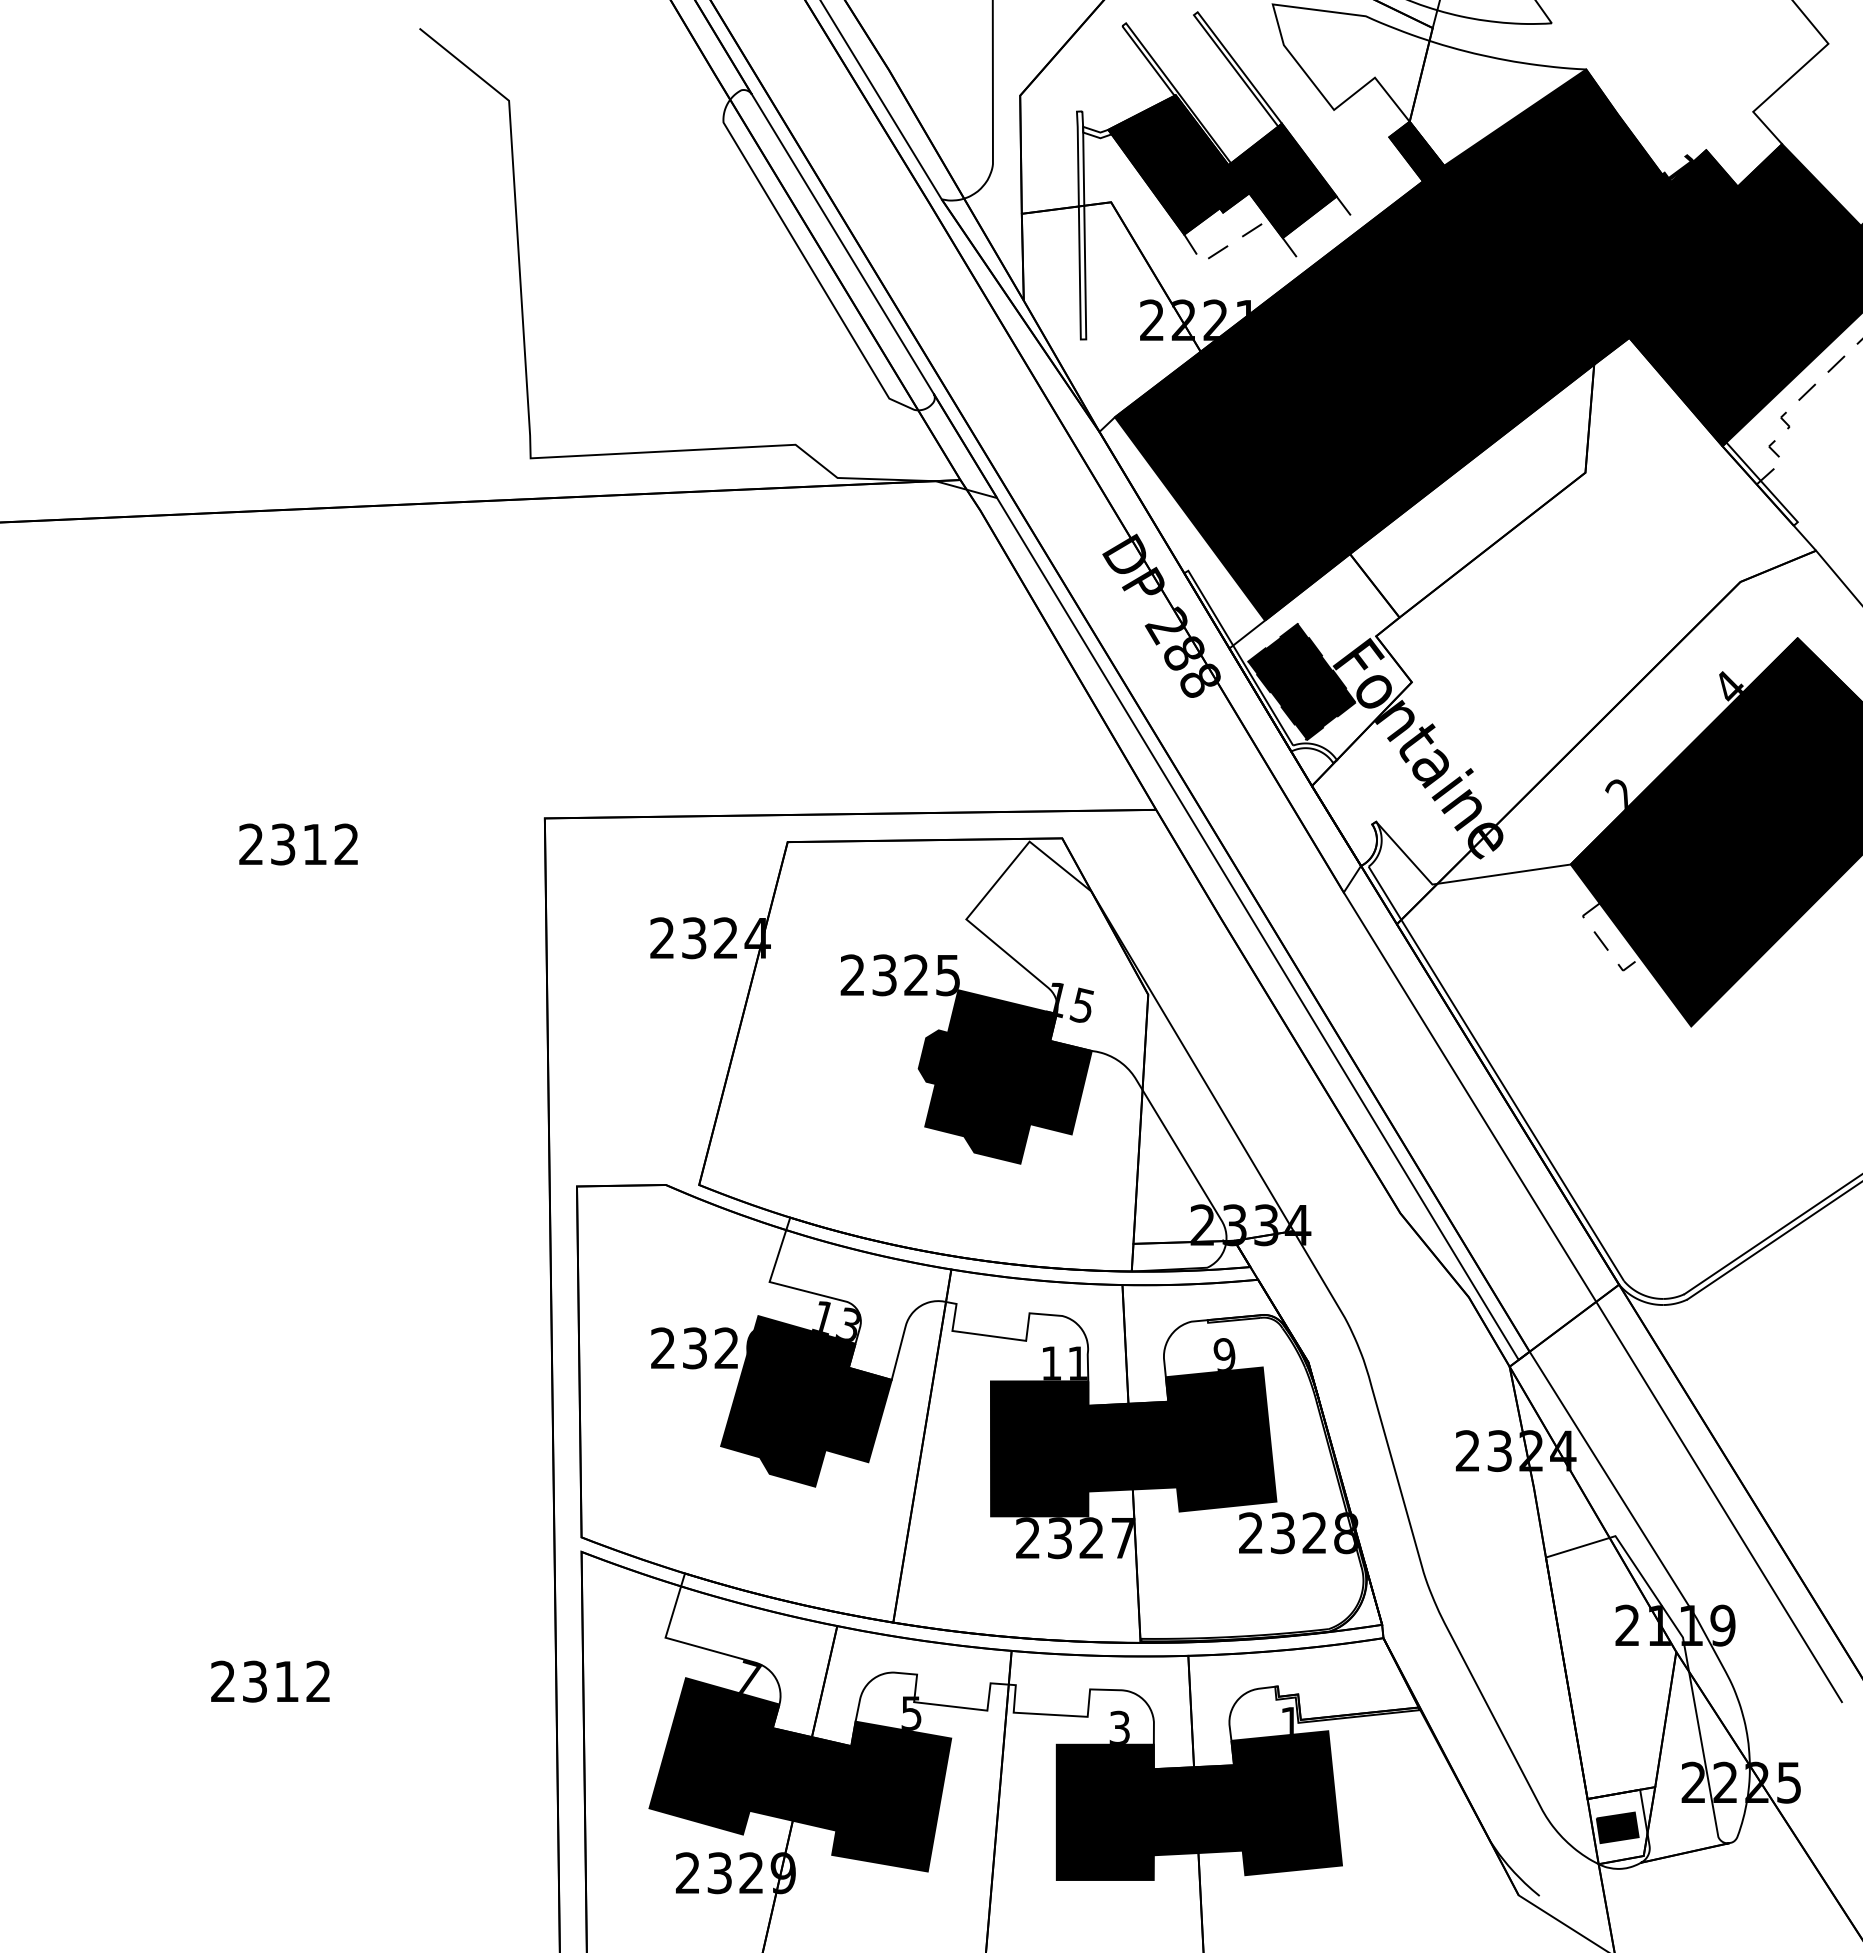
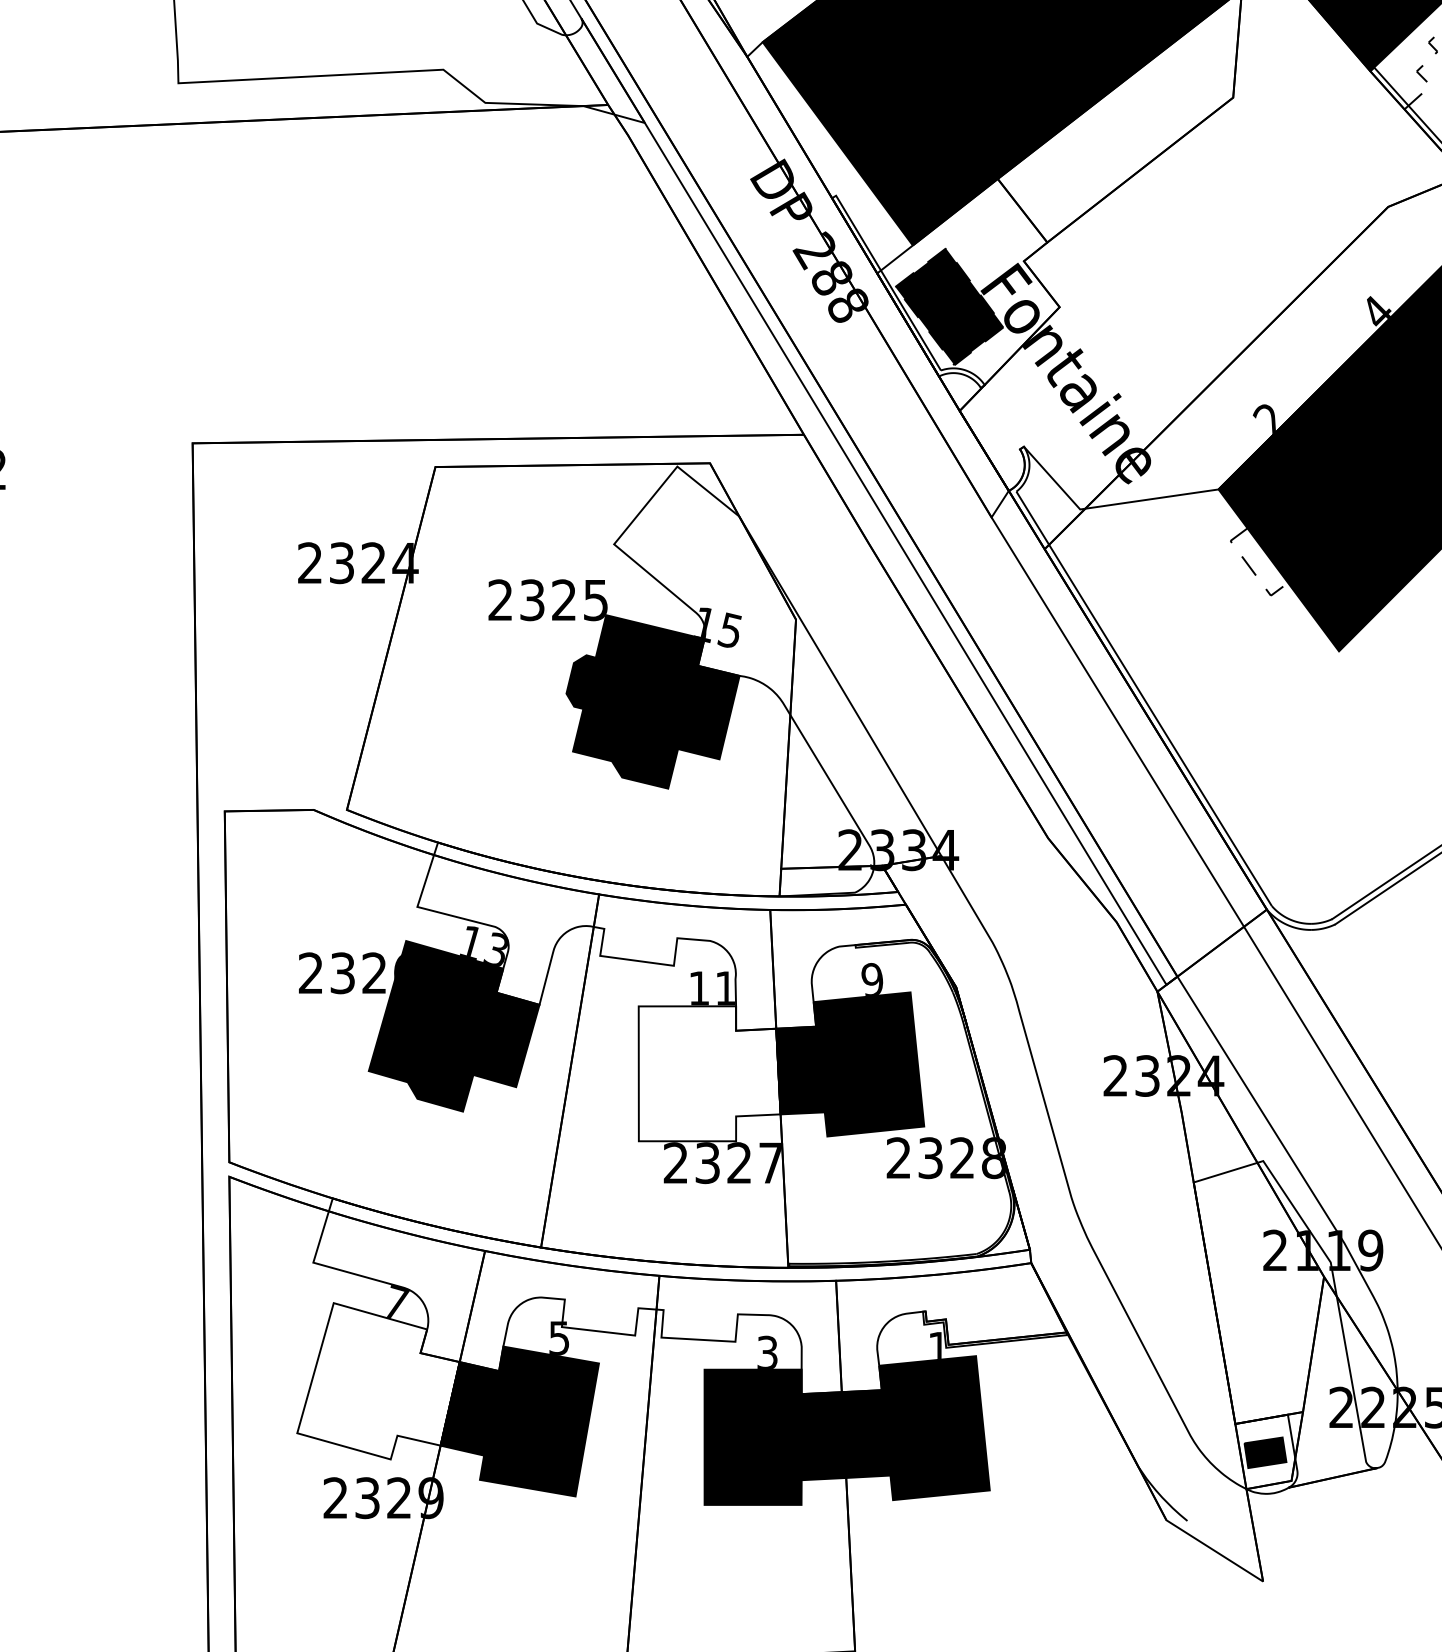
fill: (1061, 1448) -> (709, 1073), removed
fill: (730, 1756) -> (378, 1381), removed

